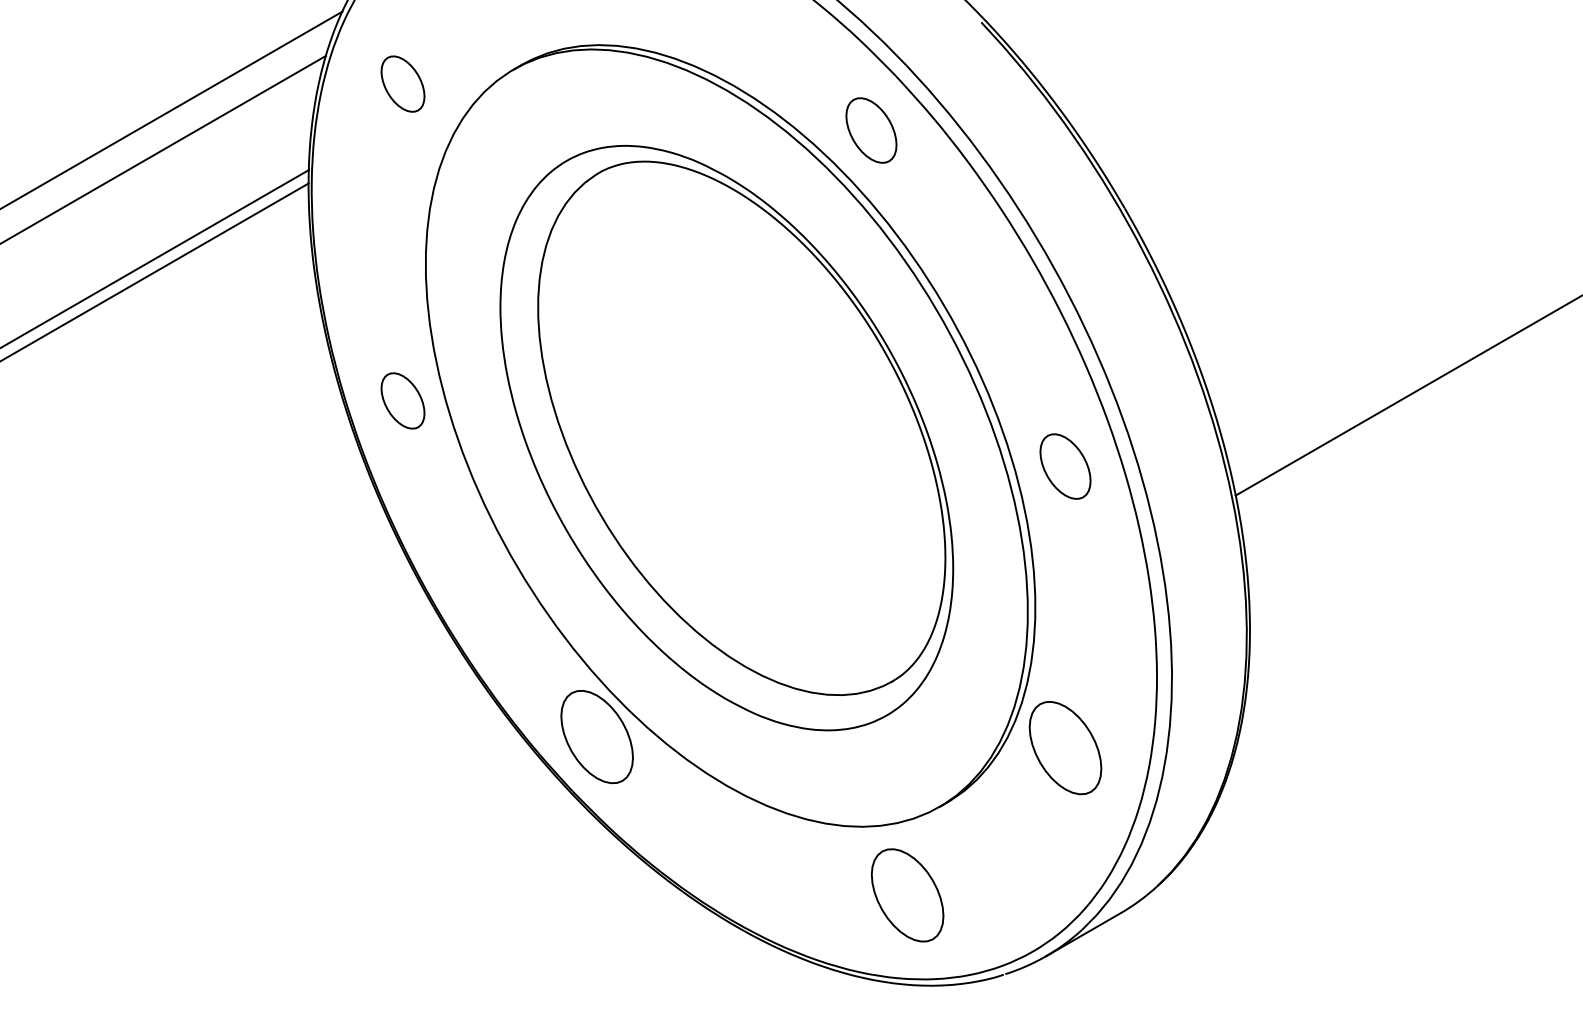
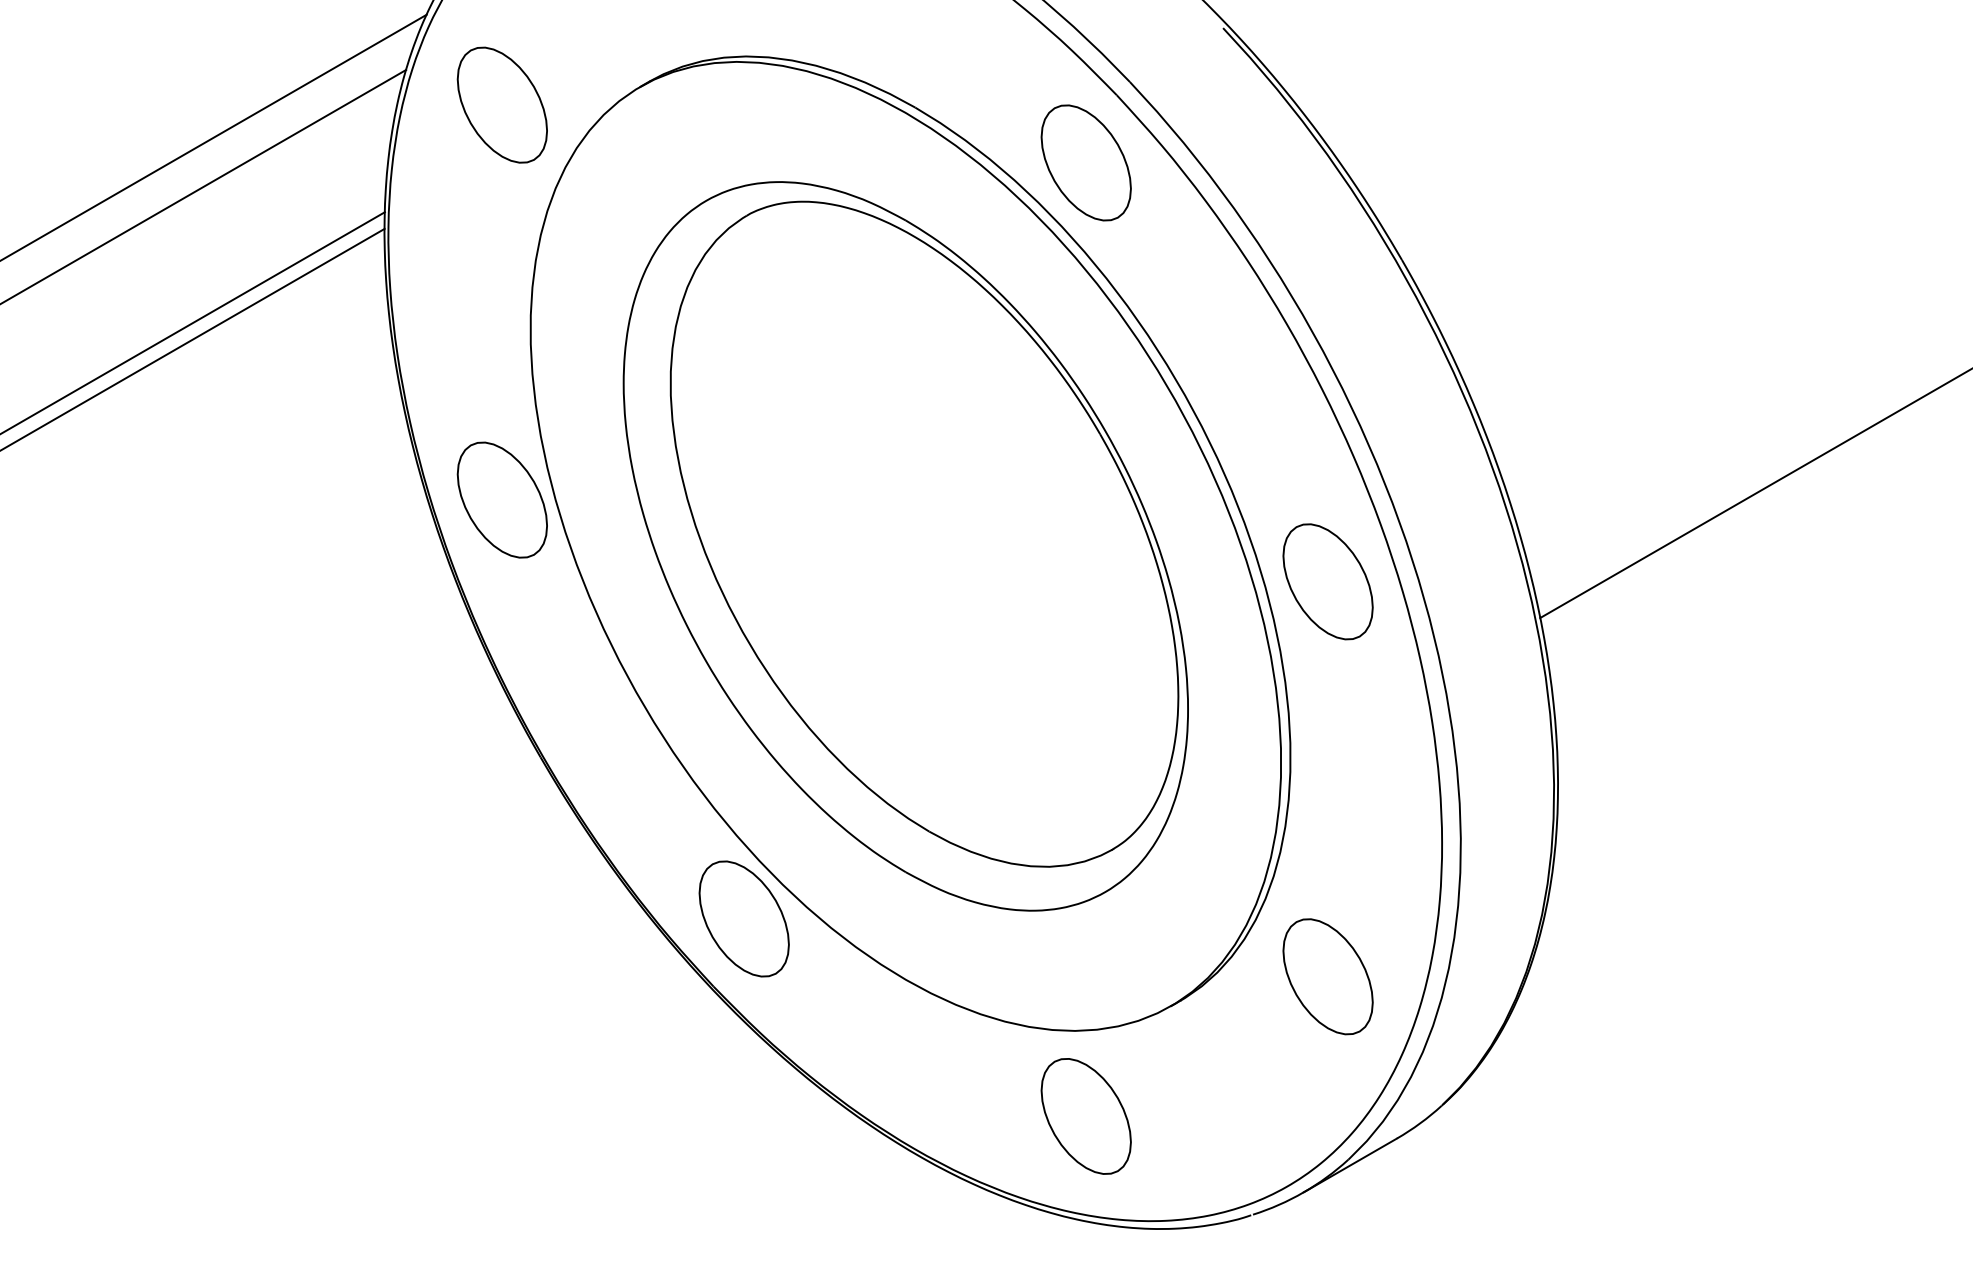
part: (402, 83) -> (501, 104), size x1.67
part: (870, 130) -> (1085, 162), size x1.43
part: (402, 400) -> (501, 499), size x1.67
part: (1065, 466) -> (1327, 581), size x1.43
part: (1065, 747) -> (1327, 976), moved
part: (907, 895) -> (1085, 1116), moved

